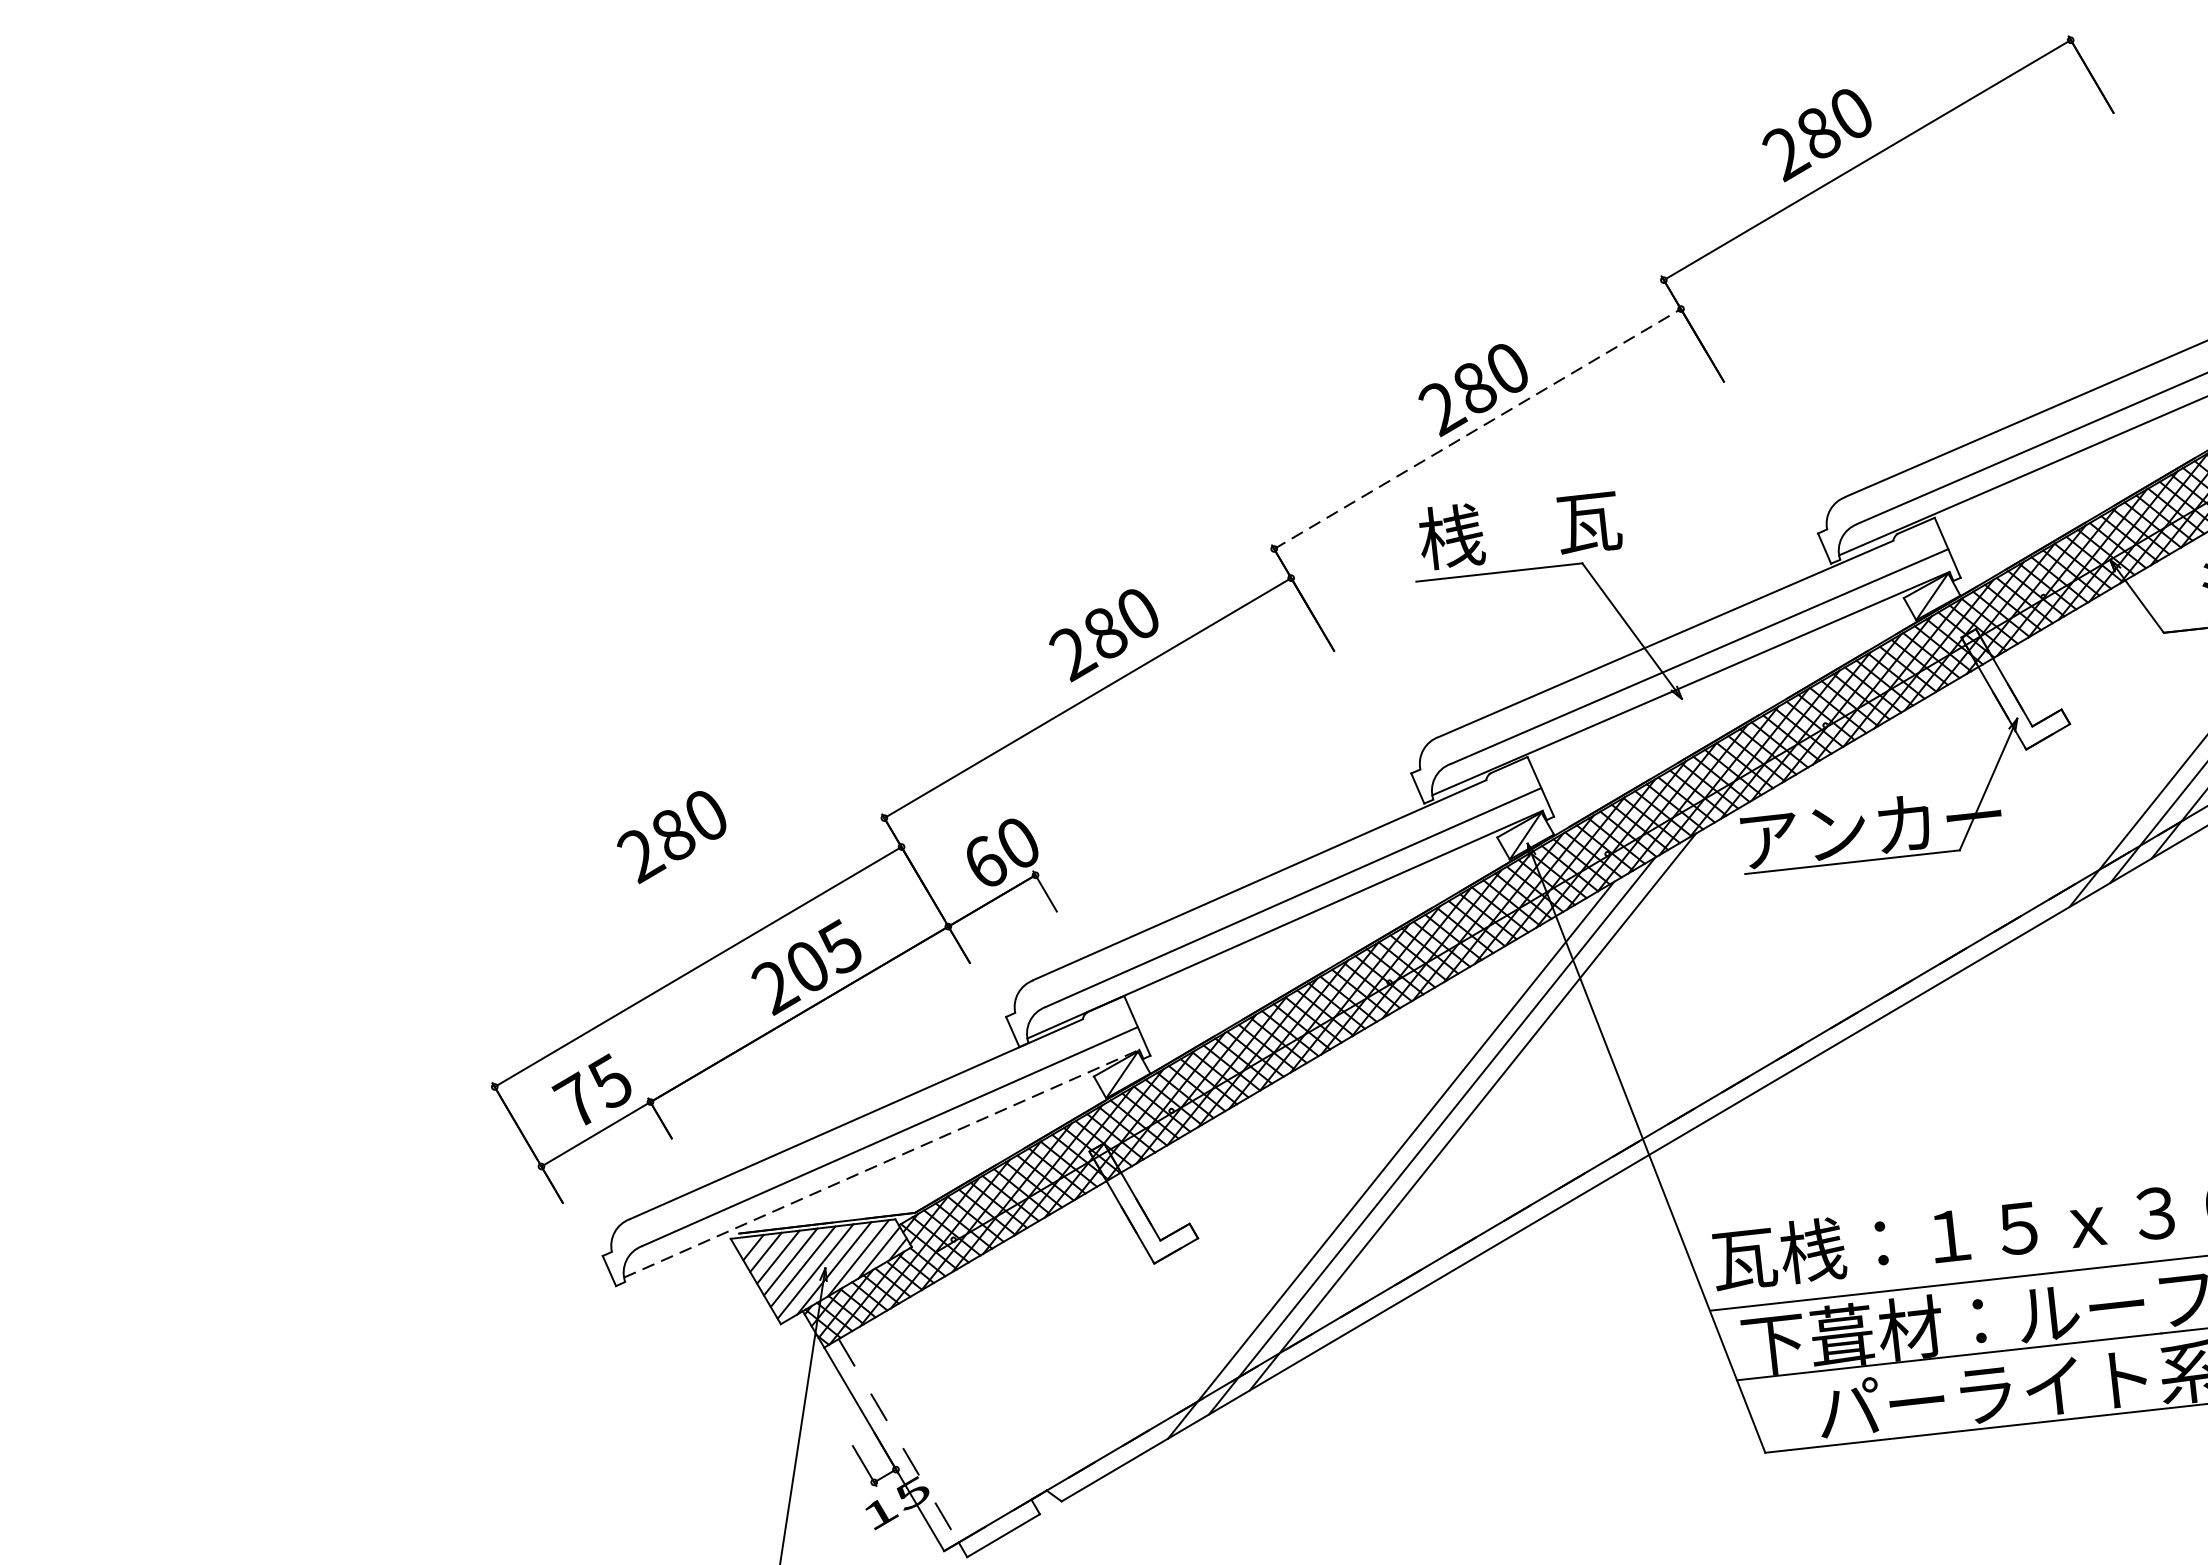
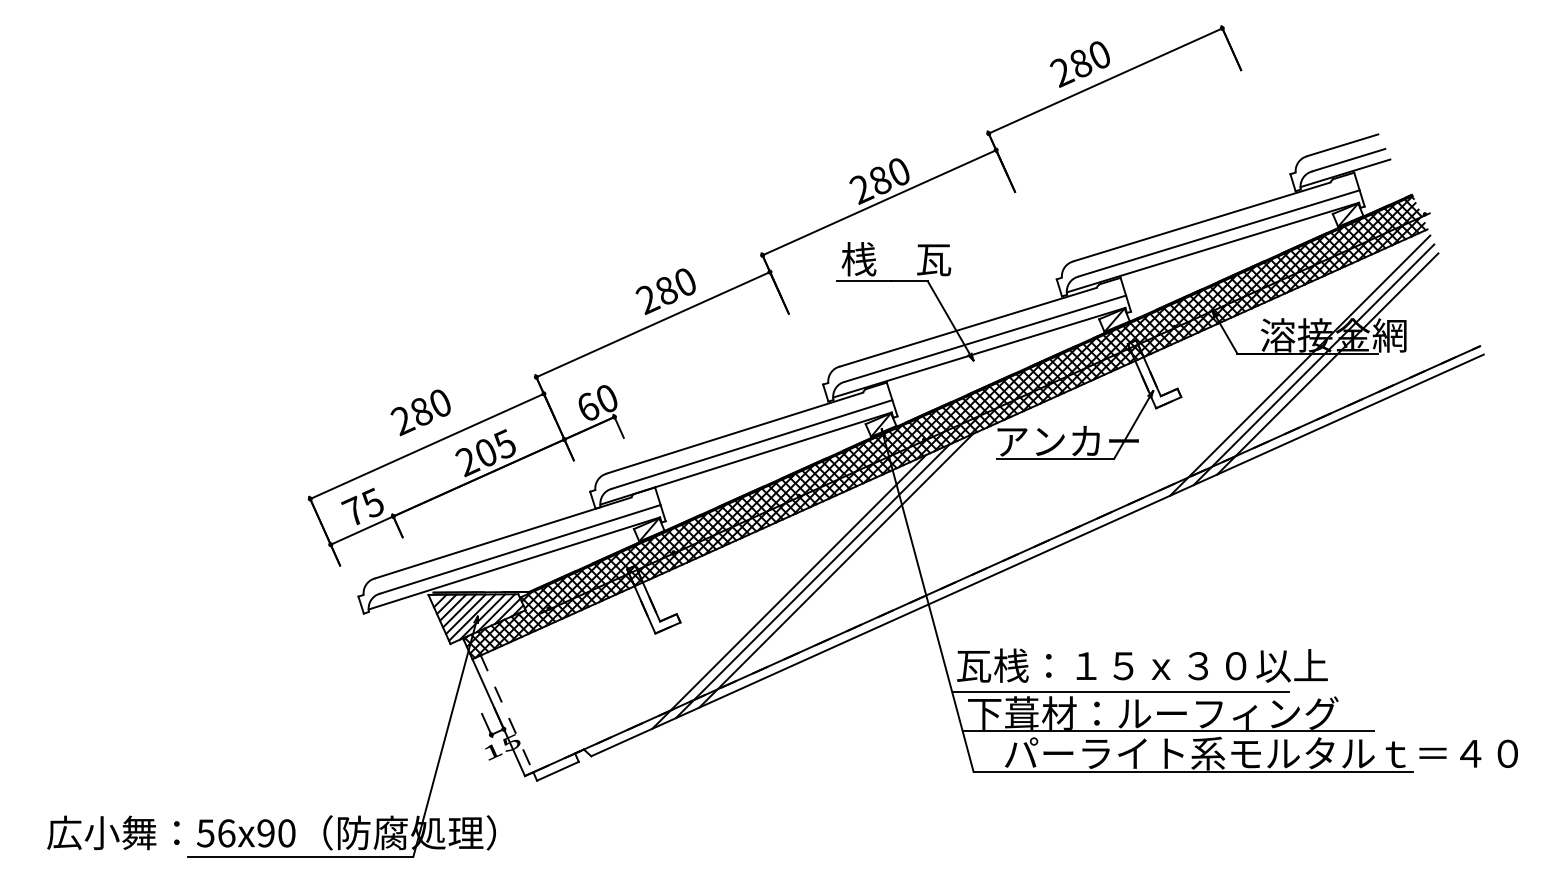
line: (1477, 428) -> (879, 202), dashed -> solid
text: (671, 836) -> (420, 412), moved
line: (881, 1163) -> (514, 563), dashed -> solid

